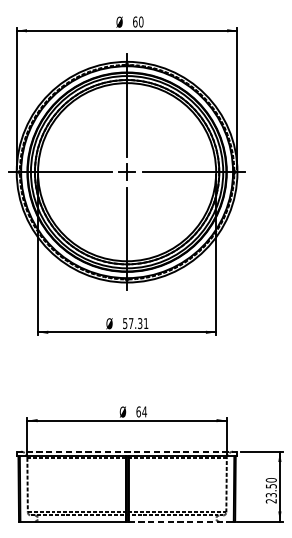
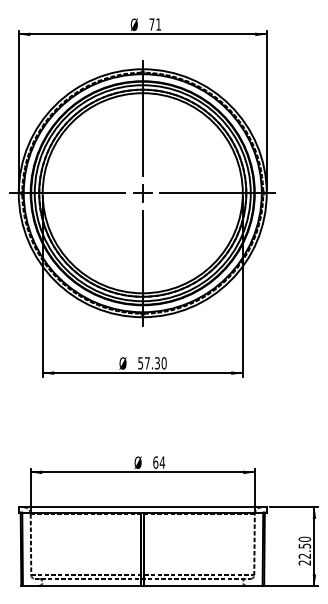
text: (138, 21) -> (155, 24), 60 -> 71
text: (145, 323) -> (163, 363), 57.31 -> 57.30
line: (126, 451) -> (142, 507), dashed -> solid
text: (271, 494) -> (305, 555), 23.50 -> 22.50
line: (181, 521) -> (203, 585), dashed -> solid

